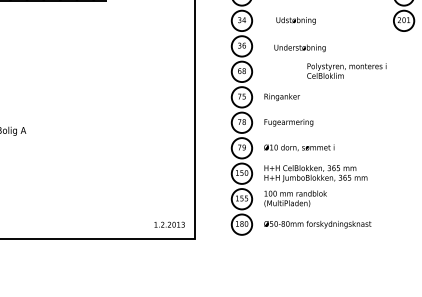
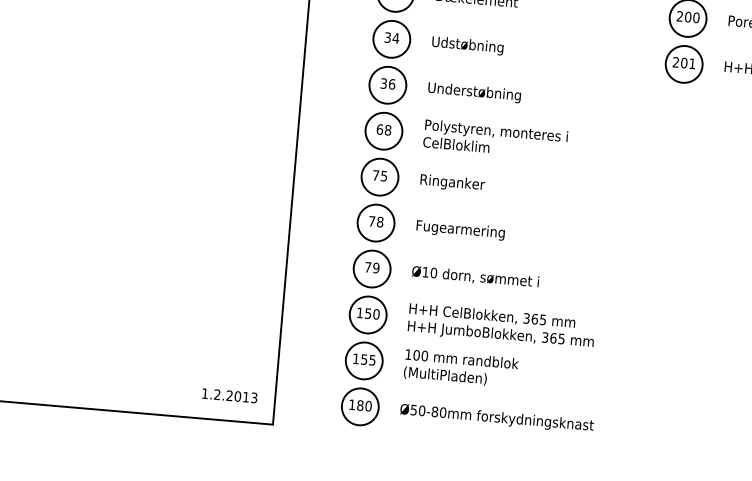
text: (295, 20) -> (466, 45), moved
text: (299, 48) -> (473, 92), moved
text: (346, 70) -> (495, 138), moved

